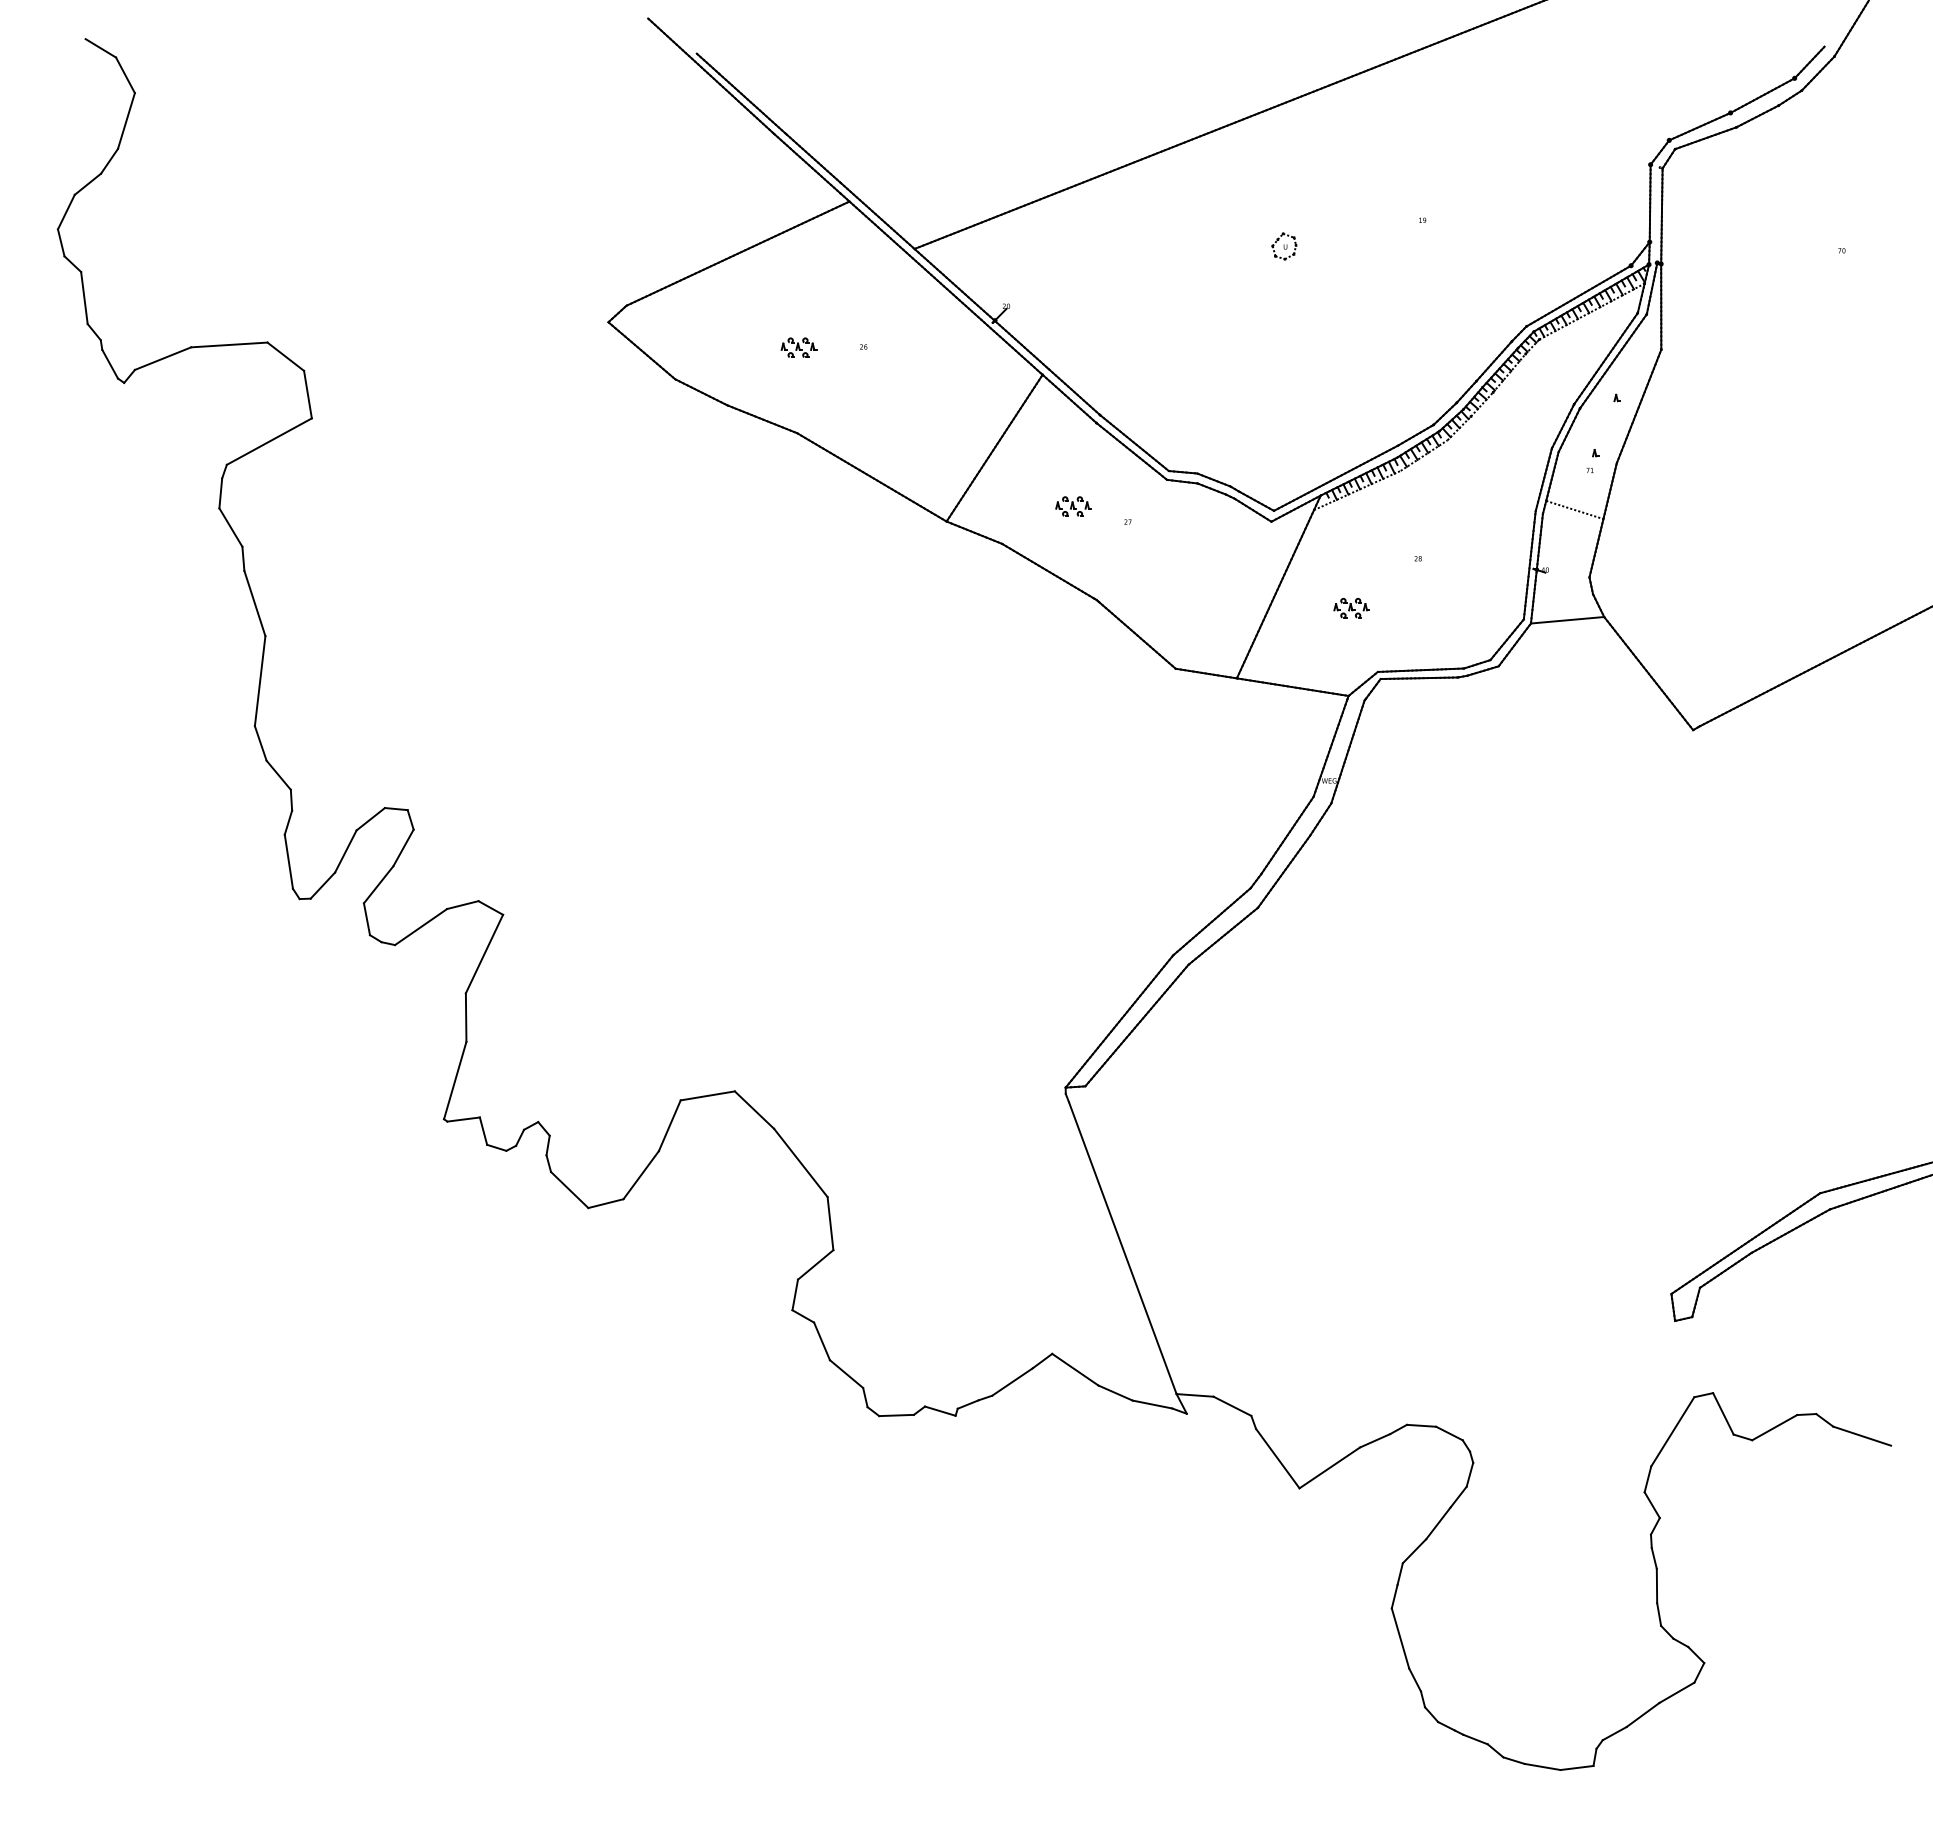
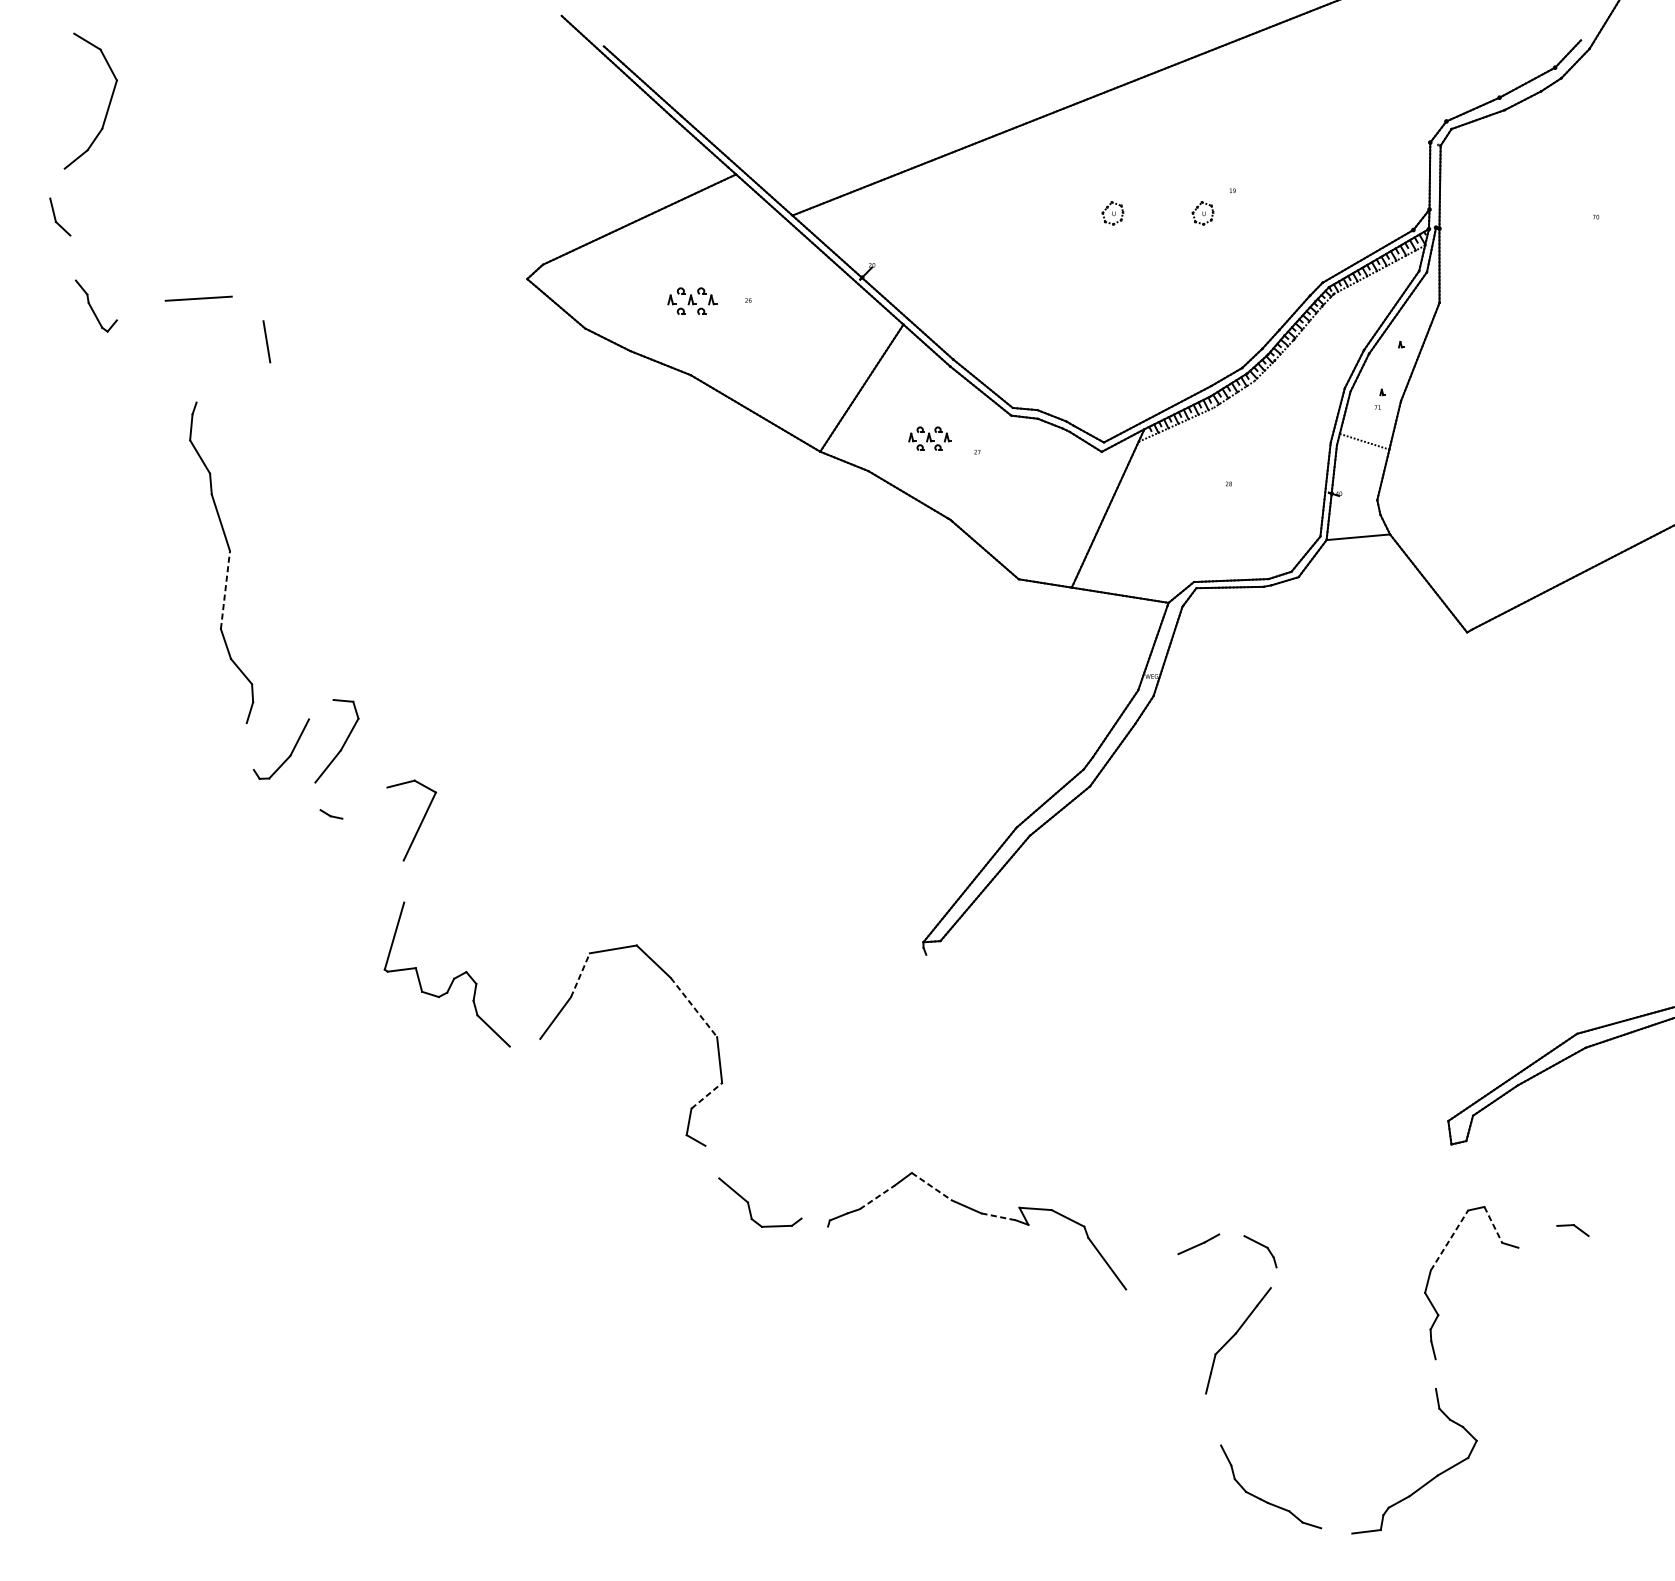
line: (65, 211) -> (56, 183), removed
part: (1388, 246) -> (1203, 213), added
line: (84, 298) -> (73, 258), removed
part: (798, 347) -> (691, 300), size x1.6
line: (285, 356) -> (247, 308), removed
line: (162, 358) -> (140, 310), removed
line: (268, 441) -> (232, 382), removed
part: (1073, 506) -> (930, 438), size x1.4
part: (1351, 607) -> (1171, 526), removed
line: (260, 680) -> (225, 589), solid -> dashed
line: (370, 819) -> (321, 709), removed
line: (288, 861) -> (250, 746), removed
line: (366, 919) -> (317, 796), removed
line: (421, 927) -> (365, 803), removed
line: (465, 1017) -> (403, 881), removed
line: (669, 1125) -> (580, 975), solid -> dashed
line: (801, 1163) -> (694, 1007), solid -> dashed
line: (605, 1203) -> (524, 1042), removed
line: (1122, 1248) -> (972, 1081), removed
line: (816, 1264) -> (707, 1095), solid -> dashed
line: (821, 1341) -> (711, 1162), removed
line: (1075, 1369) -> (931, 1186), solid -> dashed
line: (1012, 1381) -> (877, 1196), solid -> dashed
line: (1152, 1404) -> (998, 1216), solid -> dashed
line: (940, 1410) -> (814, 1222), removed
line: (1723, 1414) -> (1493, 1225), solid -> dashed
line: (1421, 1425) -> (1231, 1235), removed
line: (1774, 1427) -> (1537, 1236), removed
line: (1672, 1431) -> (1449, 1240), solid -> dashed
line: (1862, 1435) -> (1613, 1243), removed
line: (1329, 1467) -> (1152, 1271), removed
line: (1469, 1474) -> (1273, 1277), removed
line: (1656, 1585) -> (1435, 1373), removed
line: (1400, 1638) -> (1213, 1419), removed
line: (1542, 1766) -> (1336, 1530), removed

